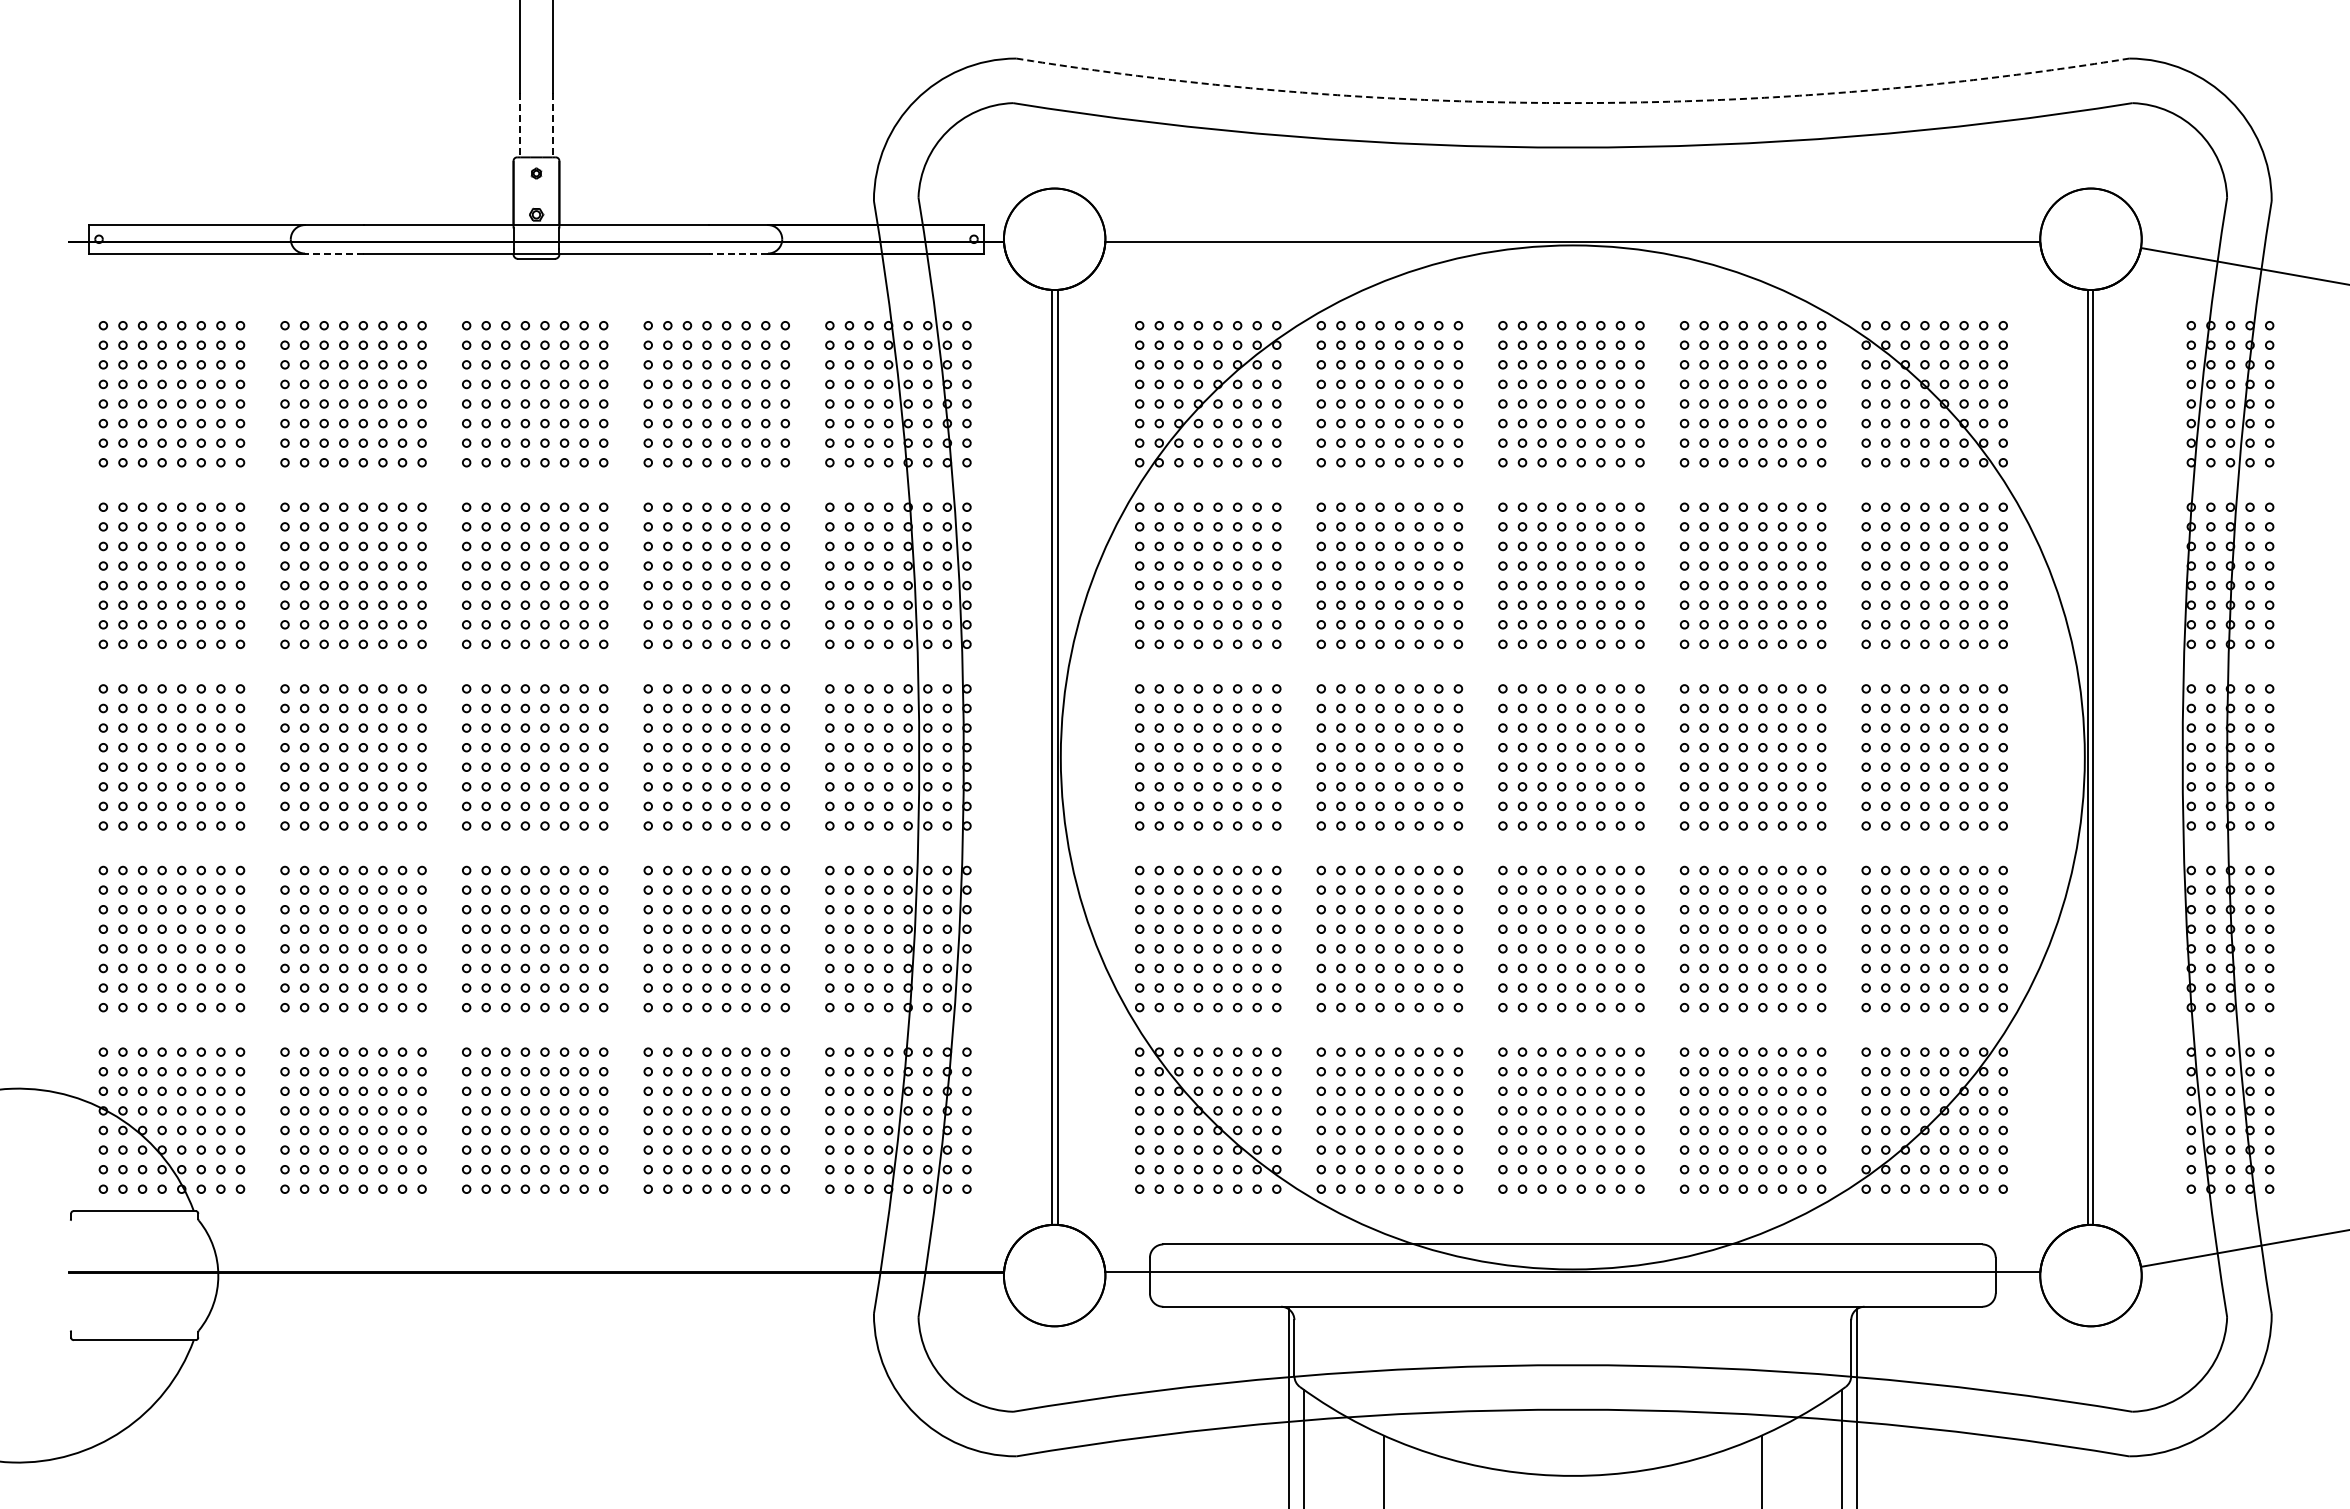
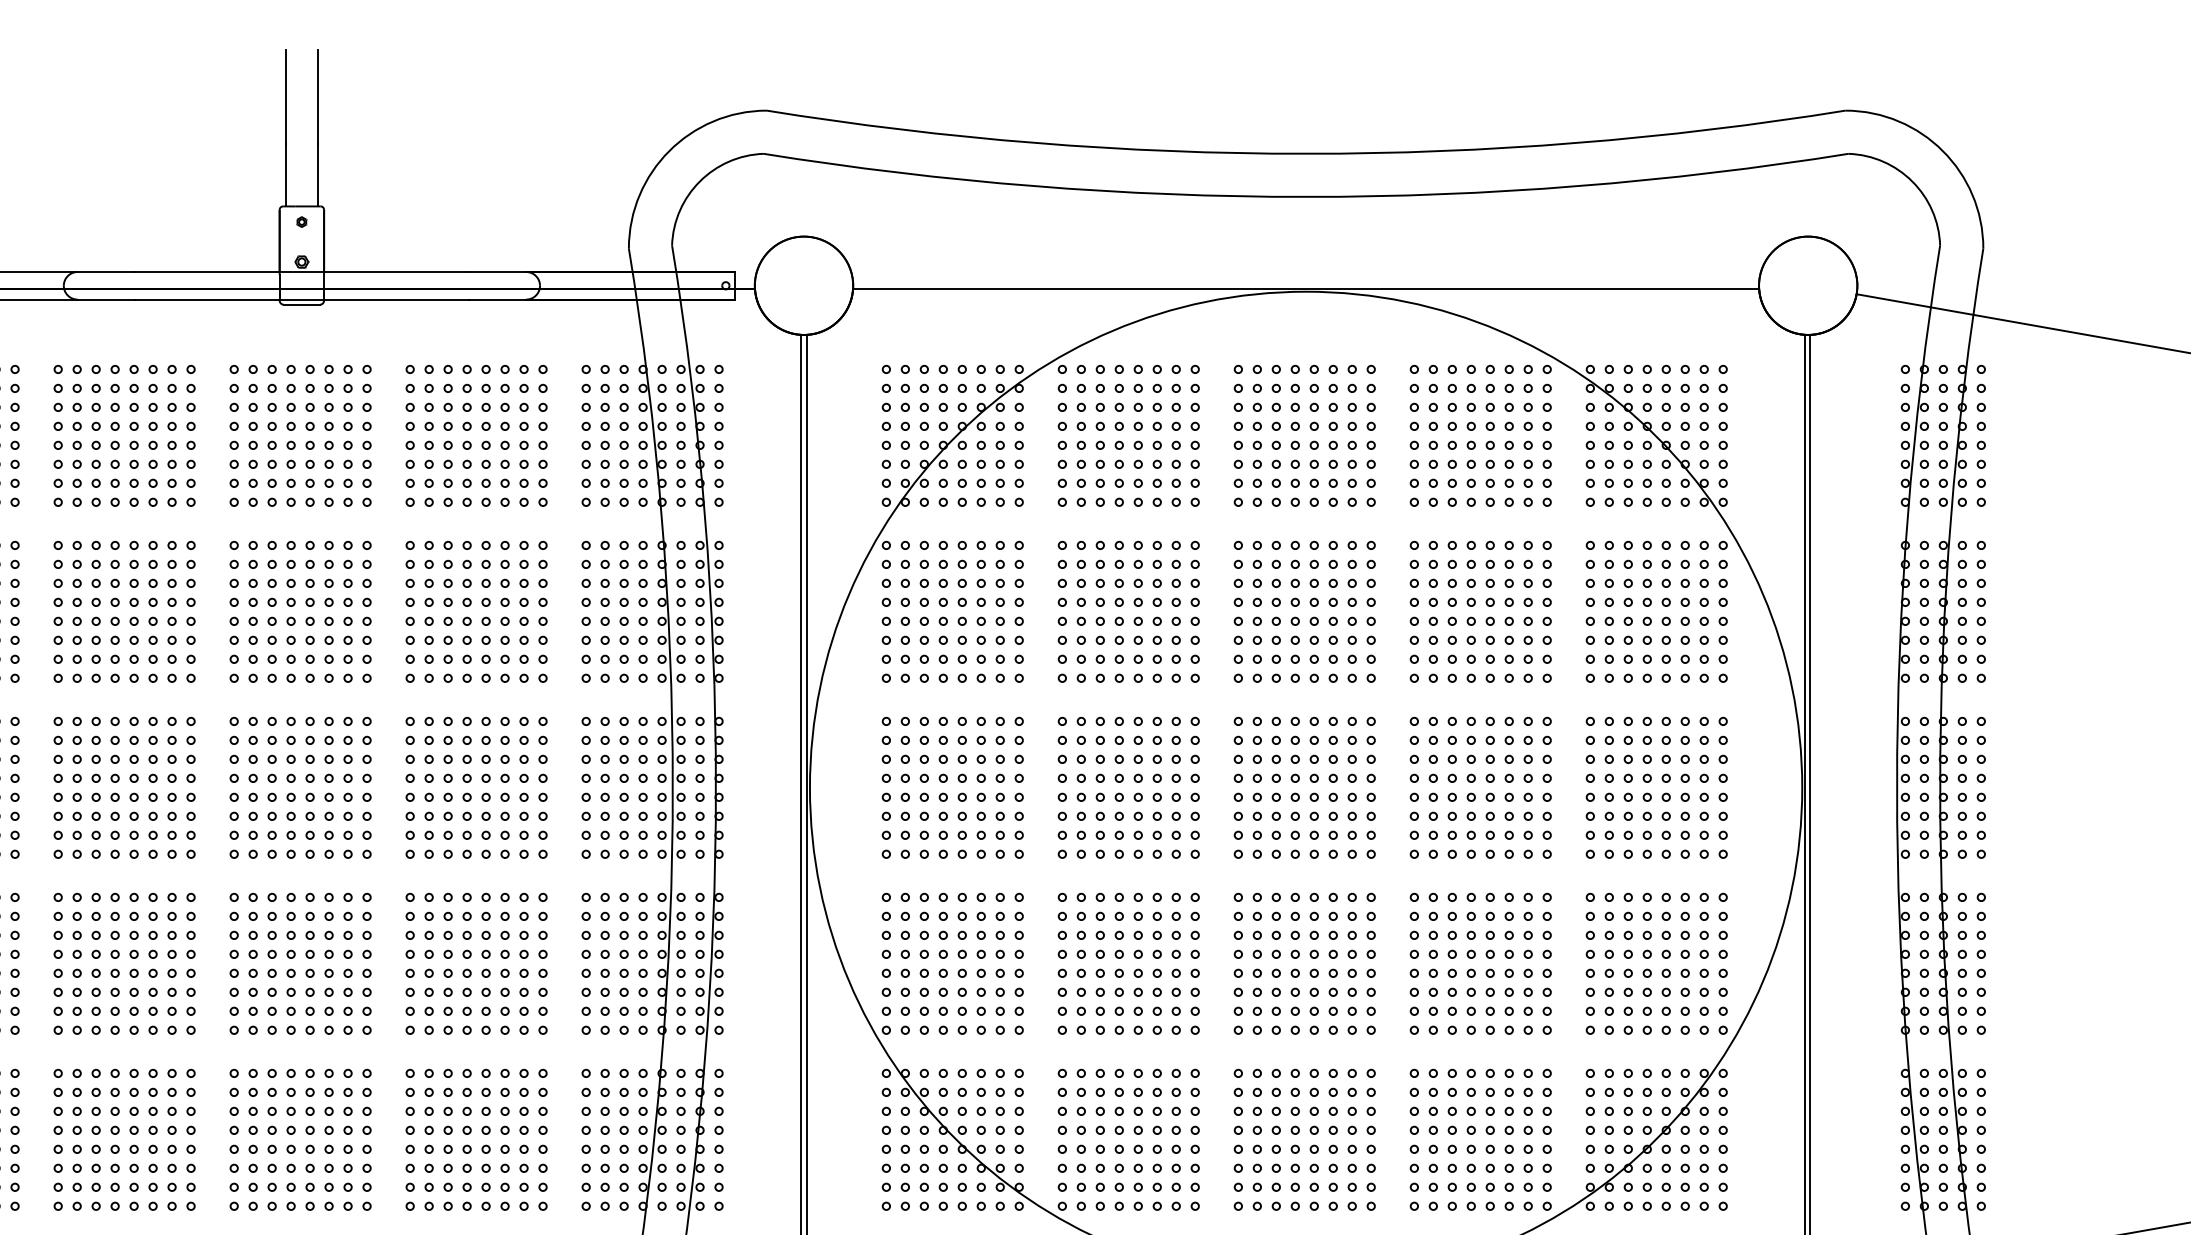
arc: (1572, 103) -> (1305, 154), dashed -> solid
line: (519, 125) -> (285, 175), dashed -> solid
line: (553, 125) -> (318, 175), dashed -> solid
line: (333, 253) -> (105, 299), dashed -> solid
line: (738, 253) -> (497, 299), dashed -> solid

